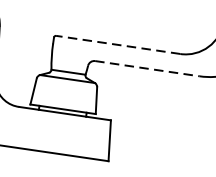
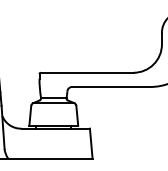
line: (117, 44) -> (86, 72), dashed -> solid
line: (147, 69) -> (111, 87), dashed -> solid

